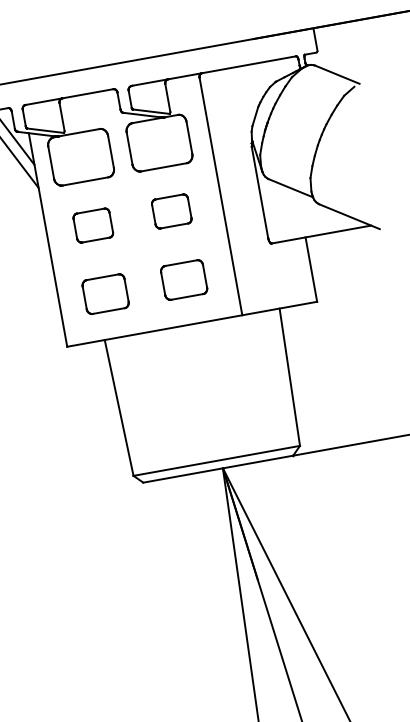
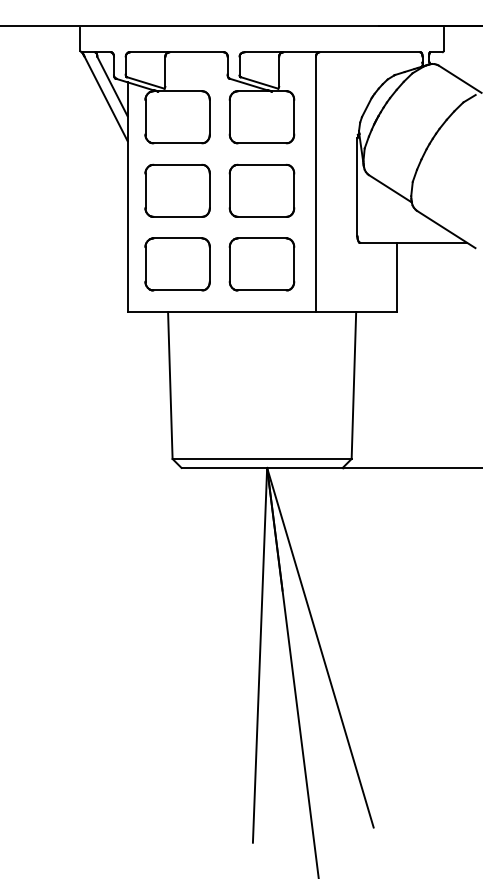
part: (171, 211) -> (261, 190), size x1.67
part: (93, 225) -> (177, 190), size x1.67
part: (183, 280) -> (261, 264), size x1.43
part: (105, 294) -> (177, 264), size x1.43

